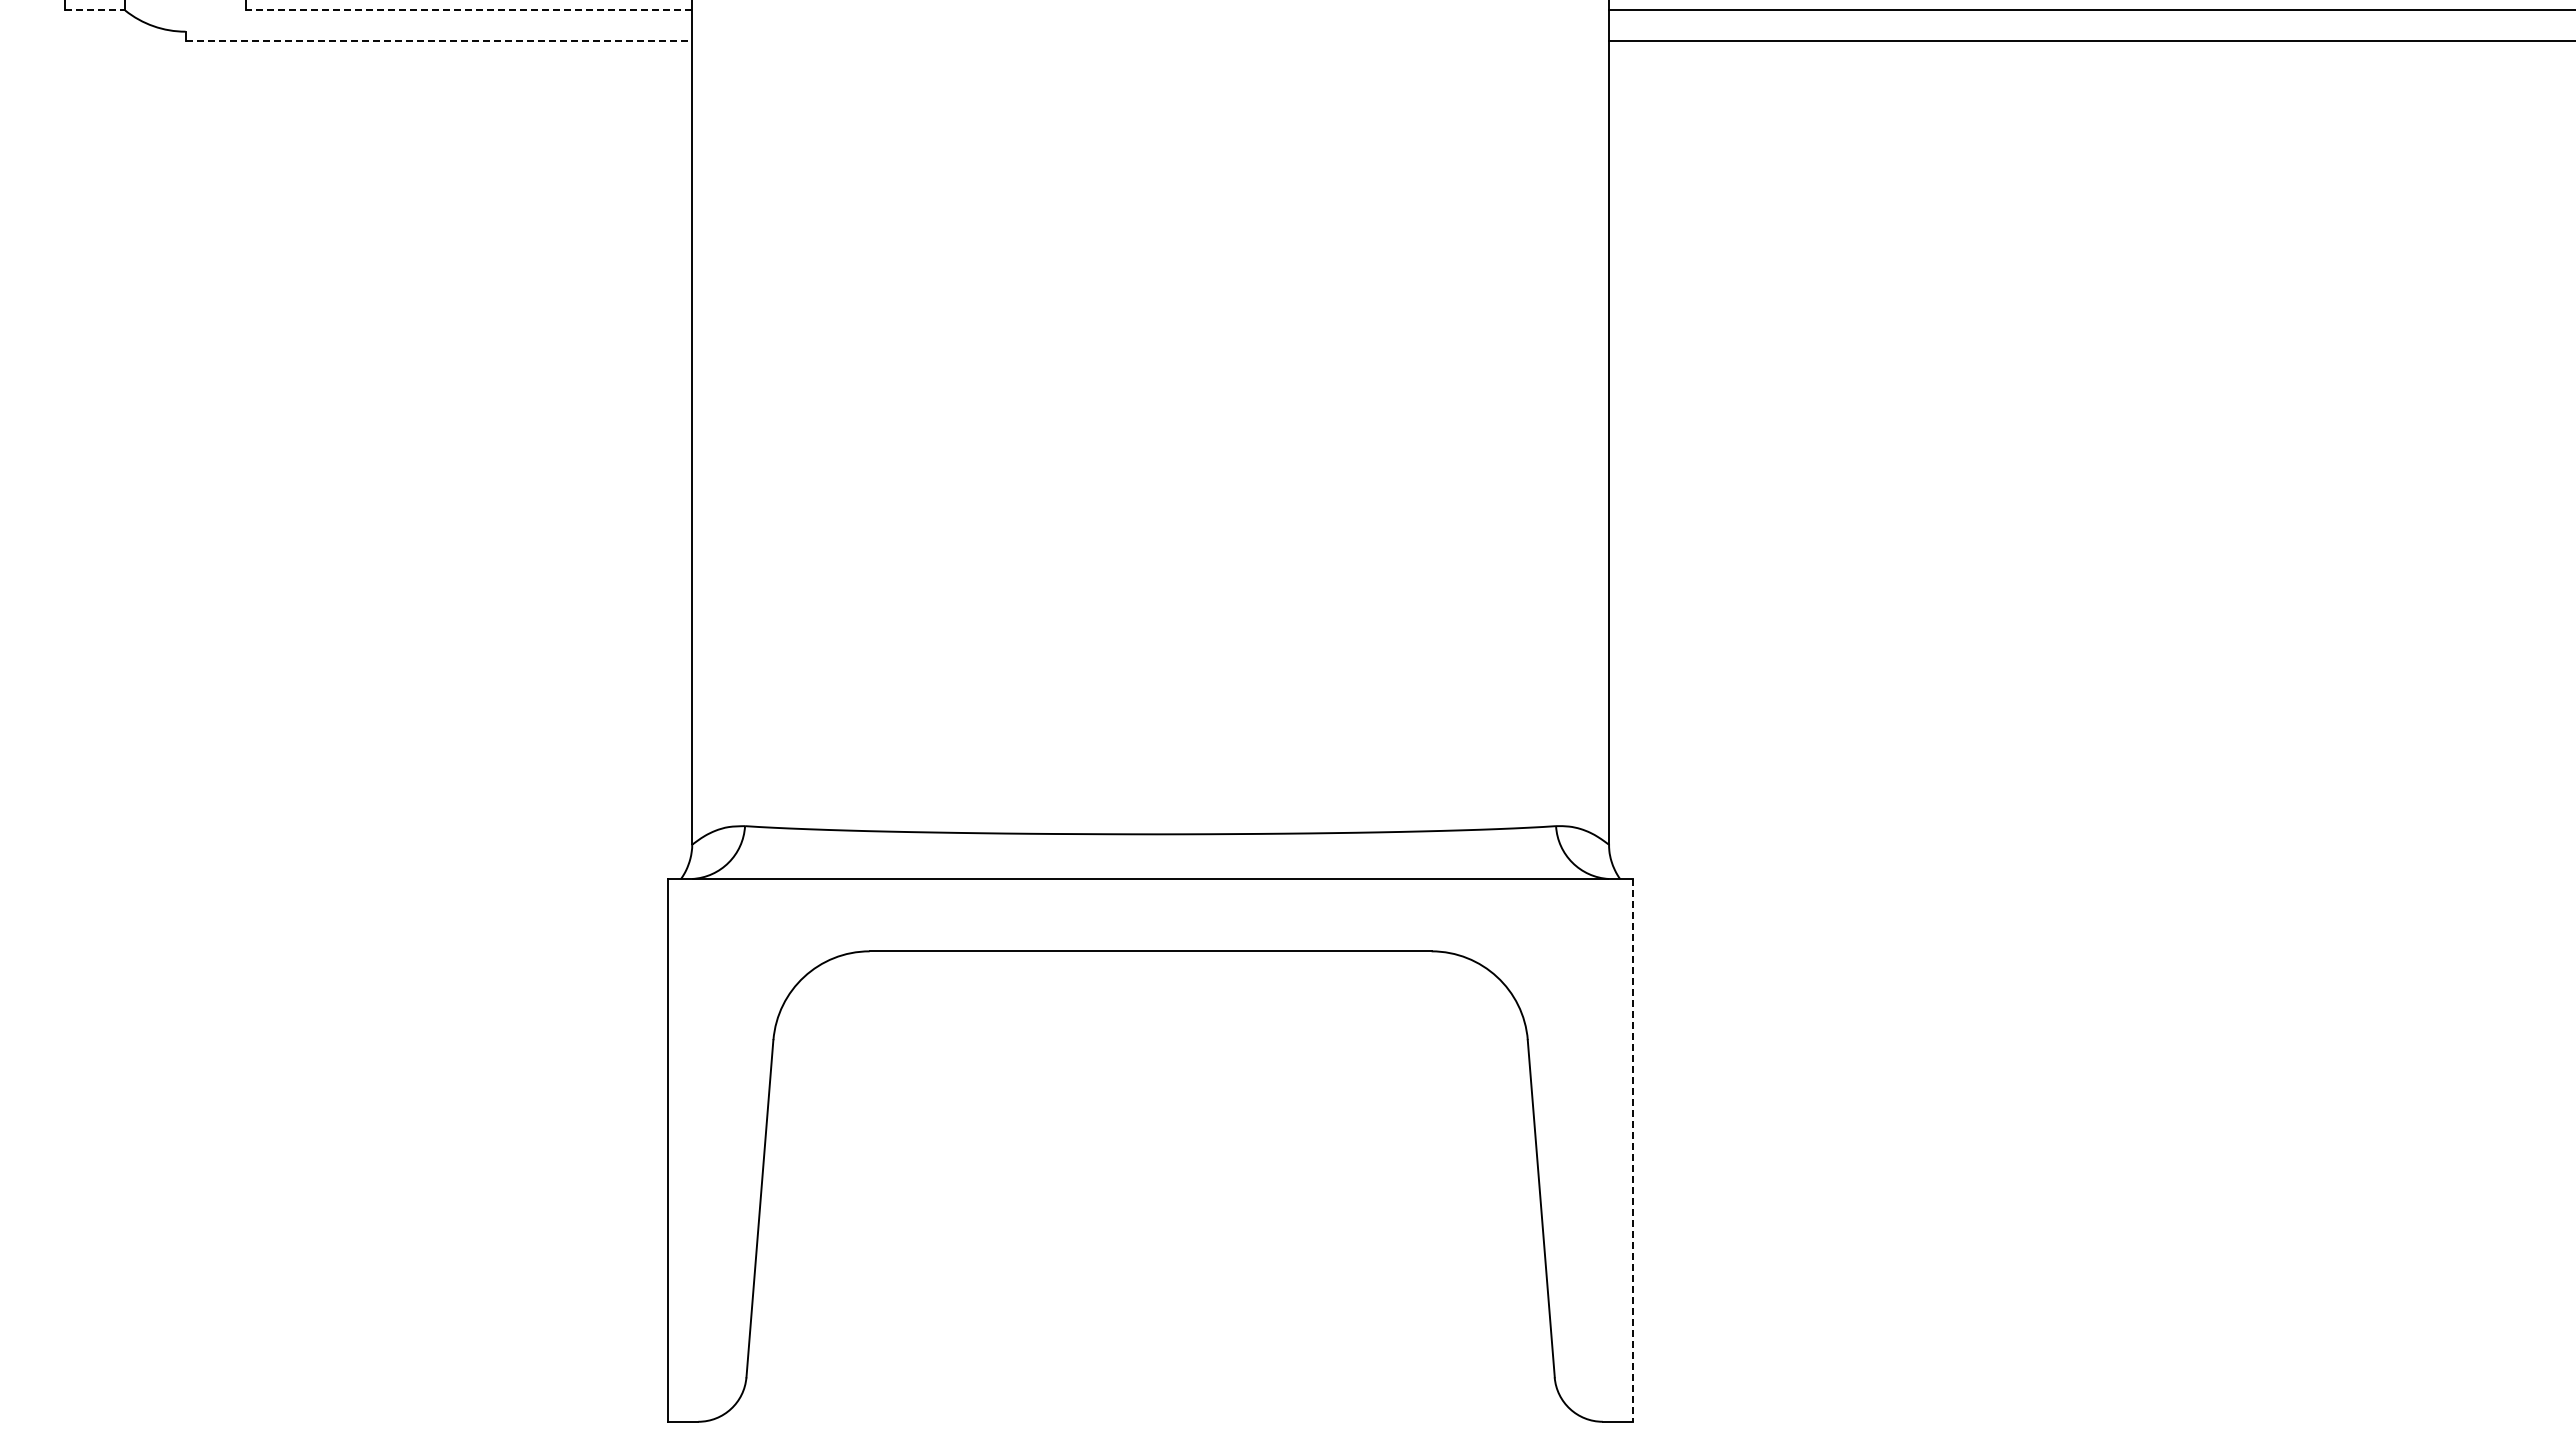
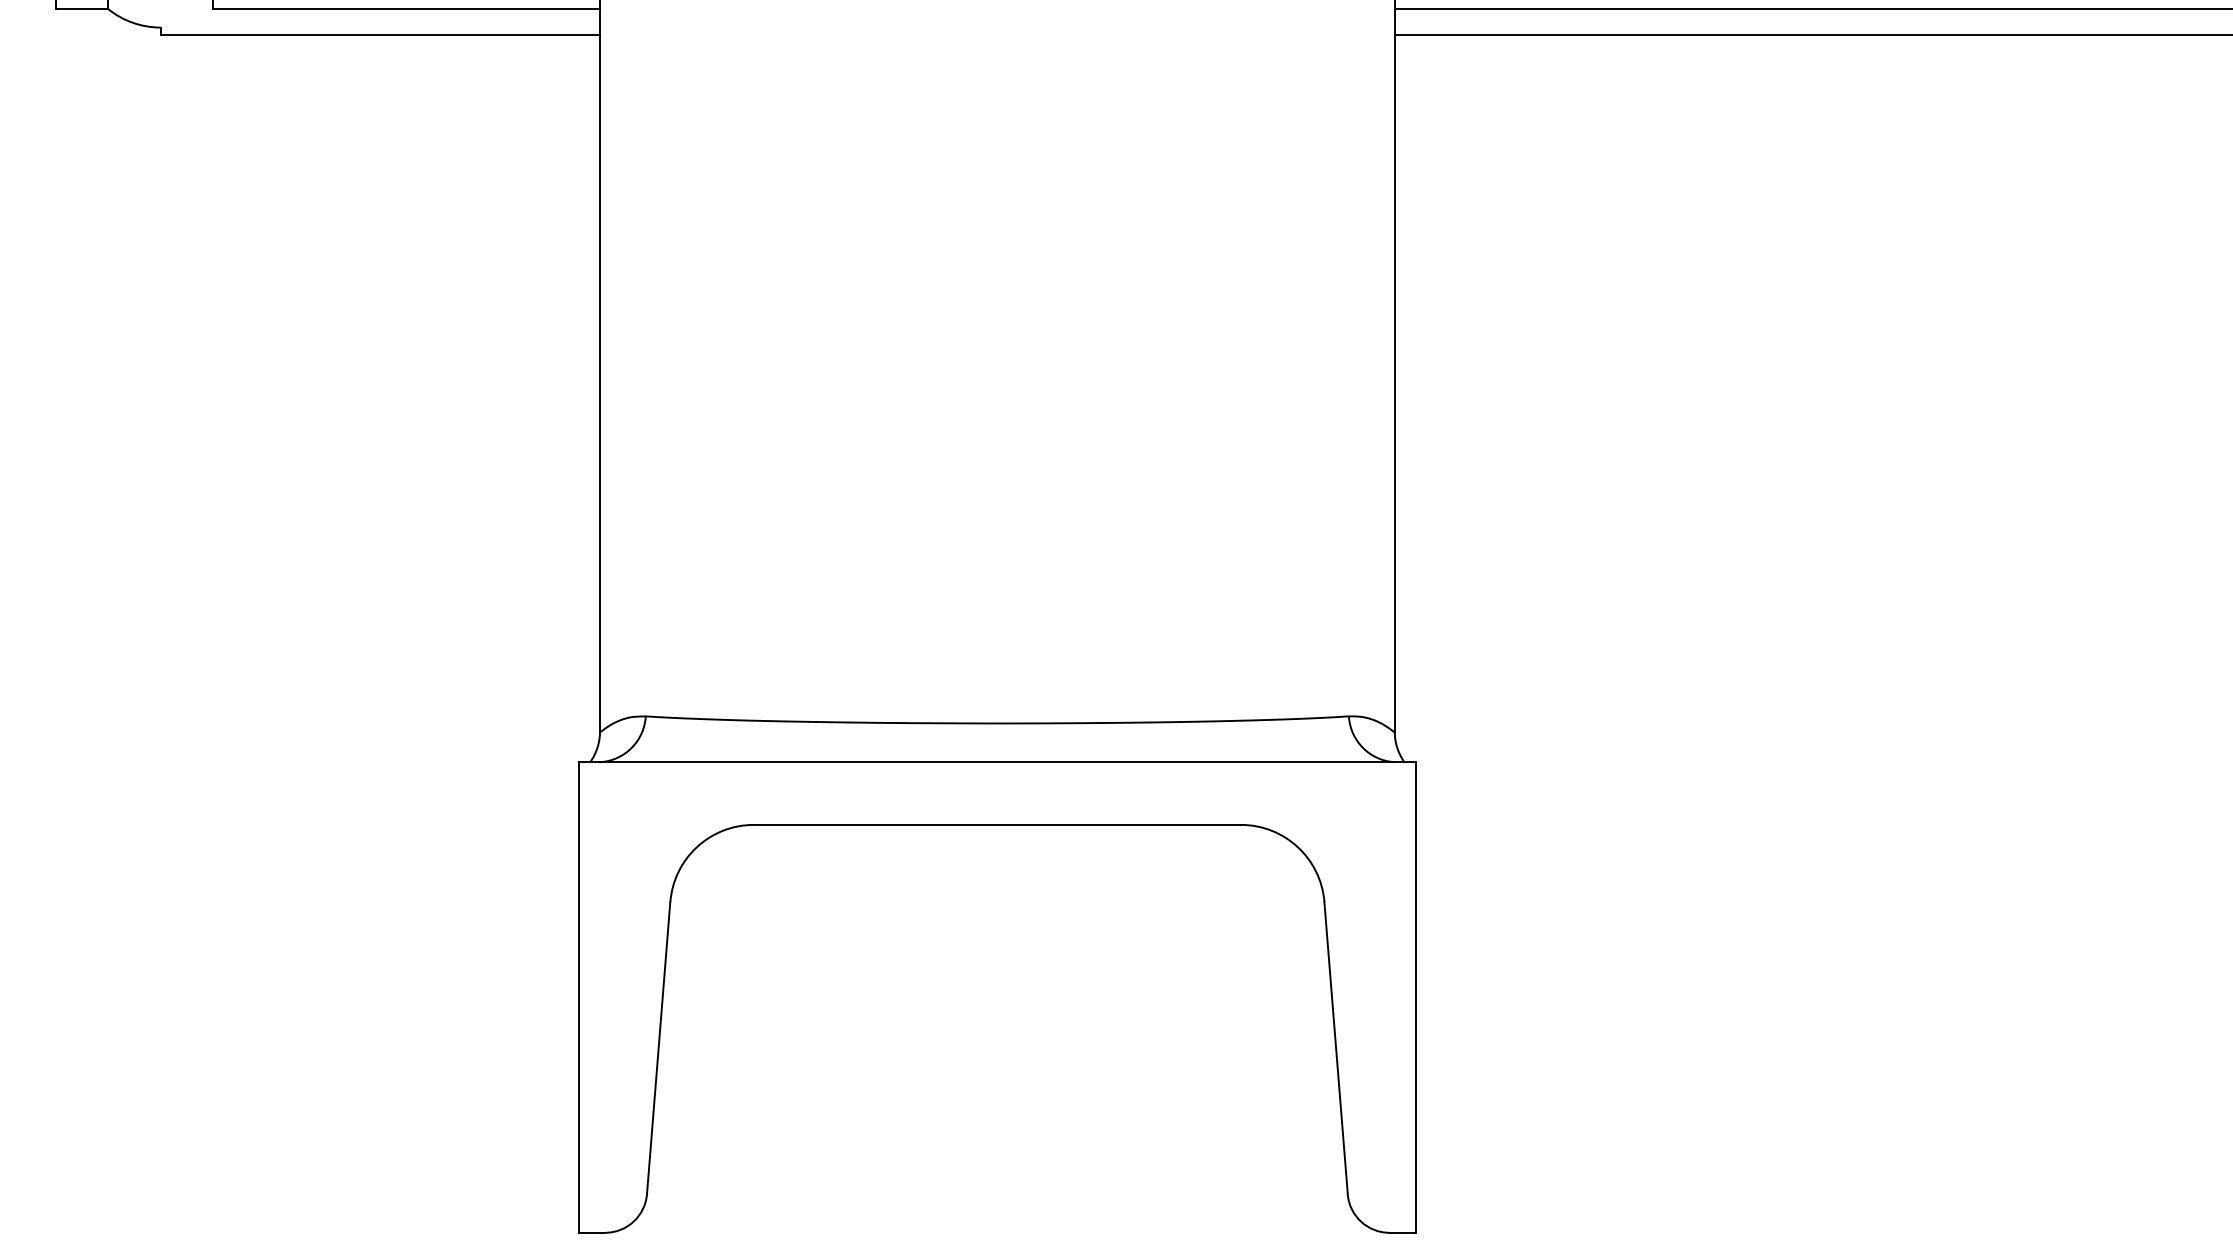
line: (468, 9) -> (405, 8), dashed -> solid
line: (95, 10) -> (82, 9), dashed -> solid
line: (439, 40) -> (380, 35), dashed -> solid
line: (1633, 1150) -> (1416, 997), dashed -> solid

